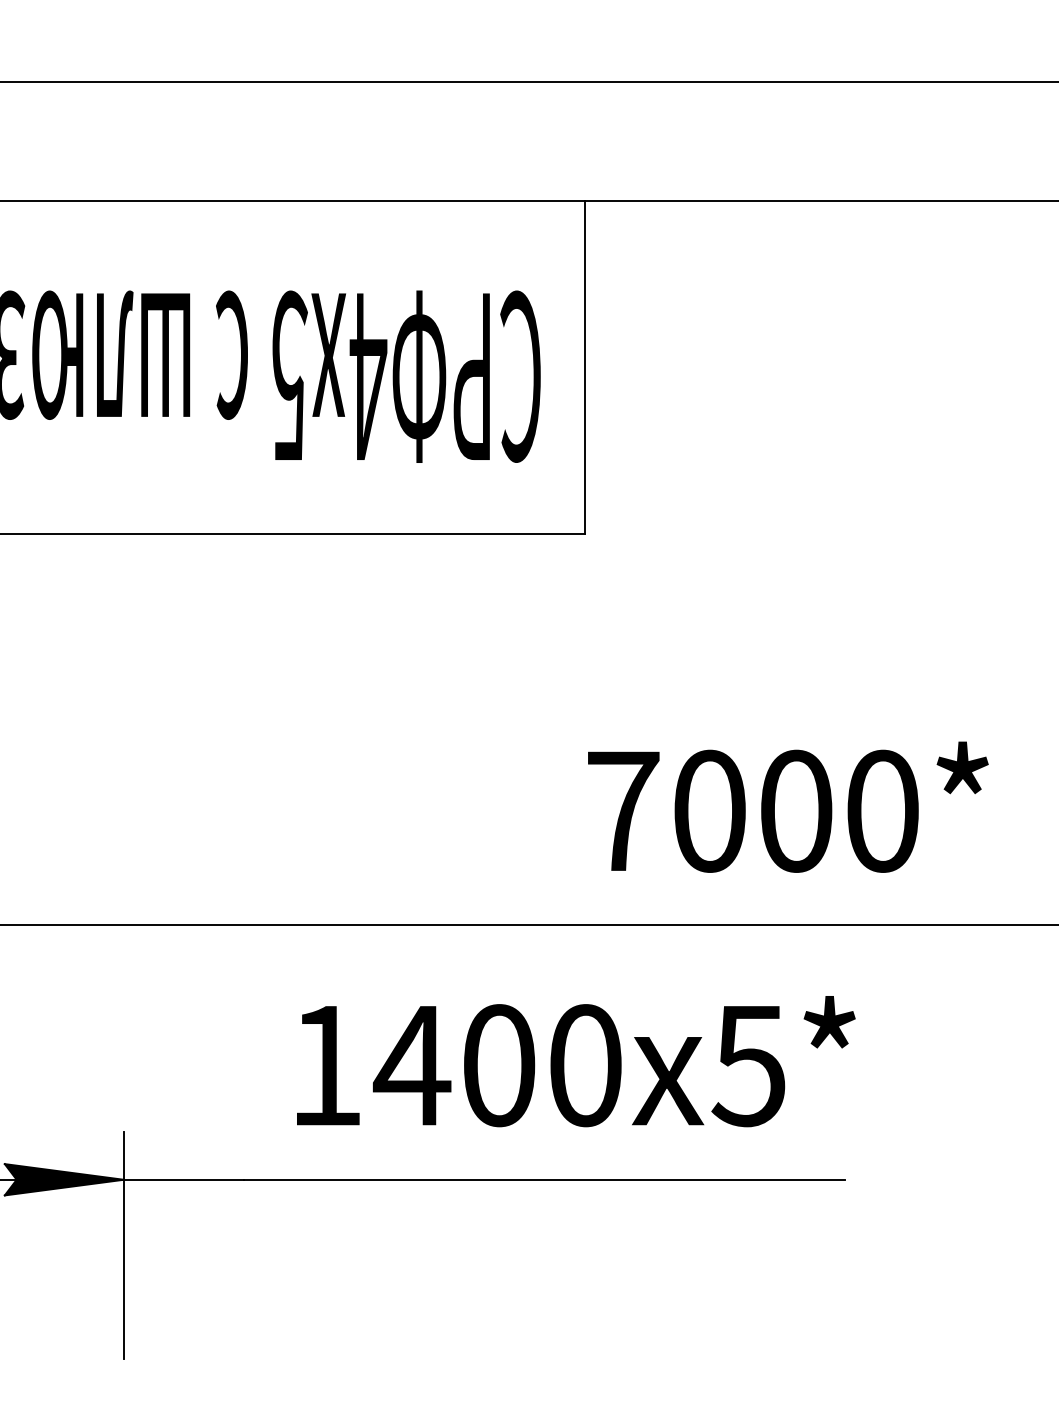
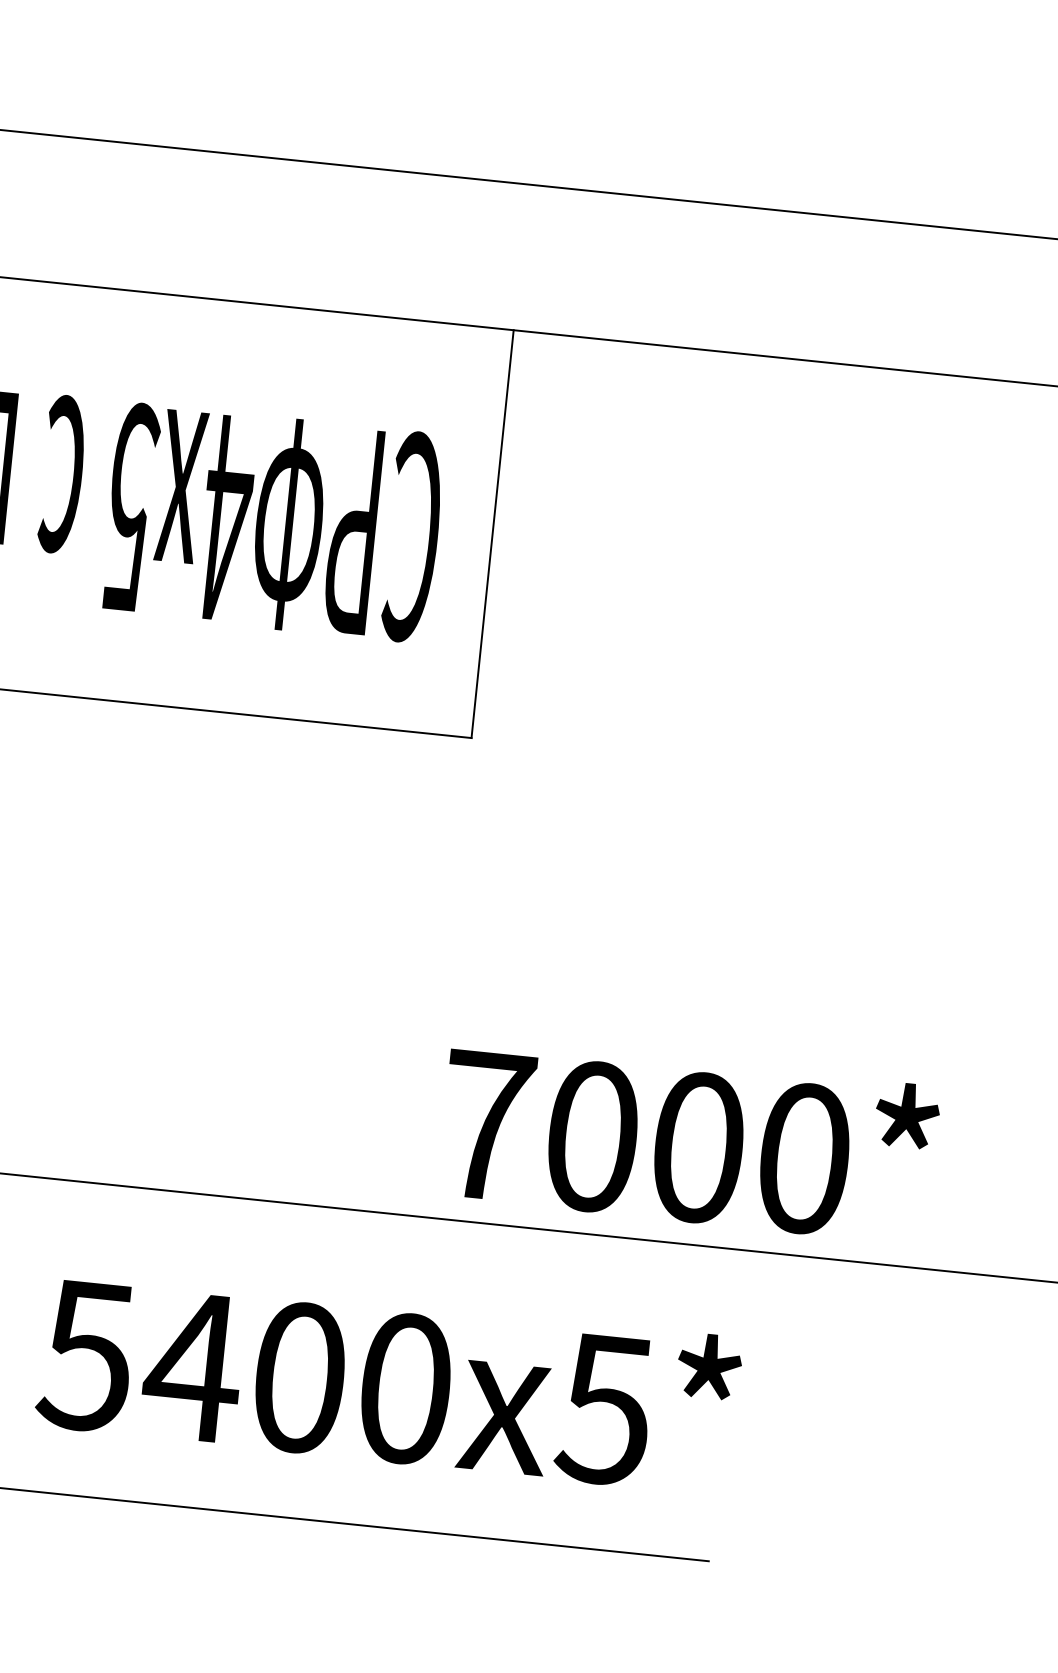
text: (788, 806) -> (689, 1140), moved
text: (324, 1066) -> (85, 1356), 1400x5* -> 5400x5*

